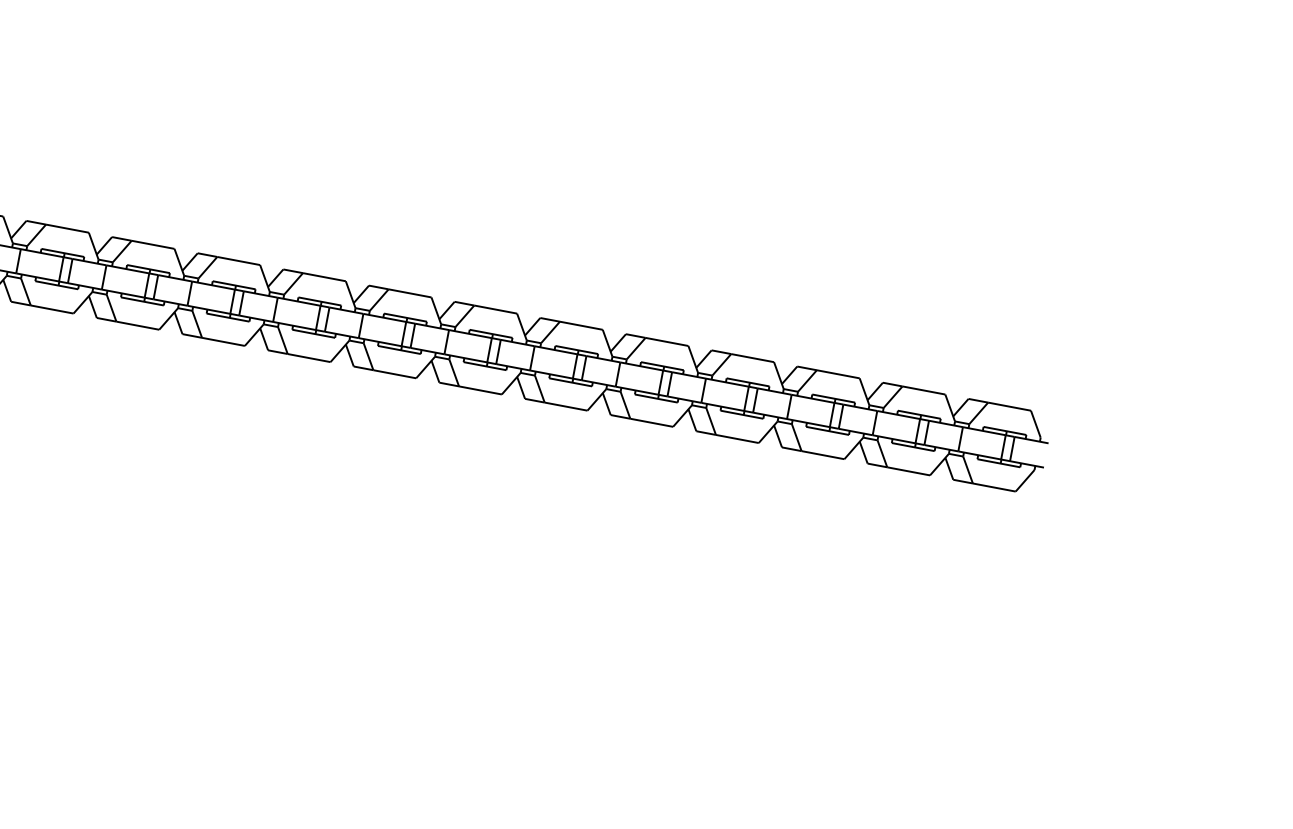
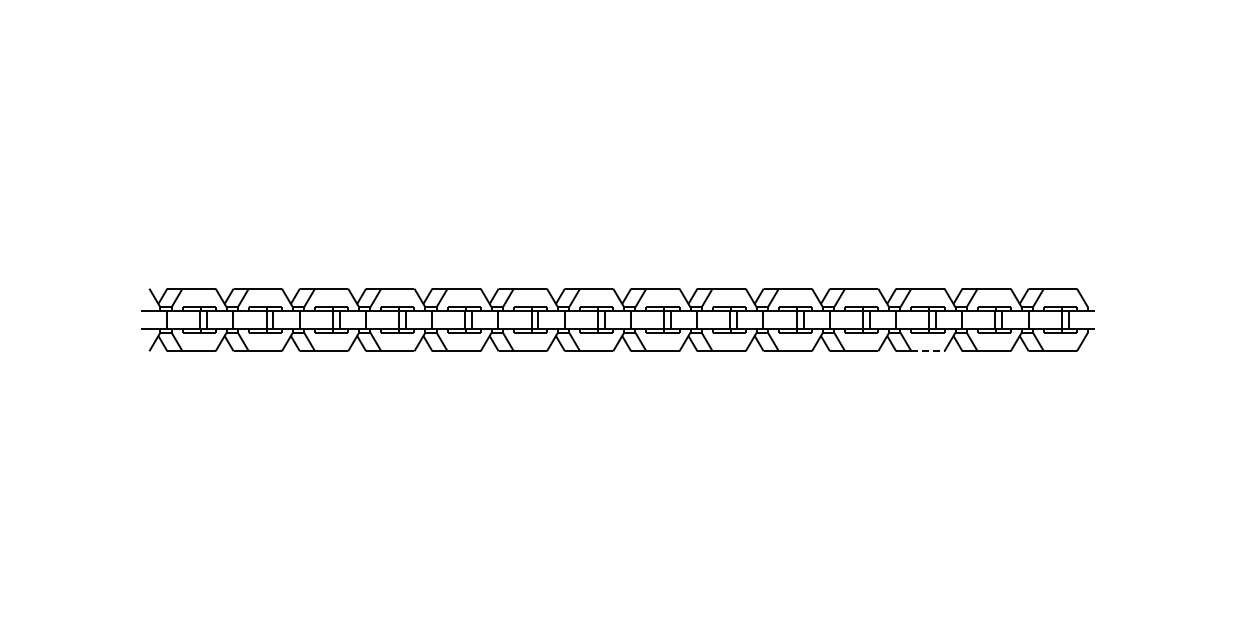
line: (822, 455) -> (927, 351), solid -> dashed

